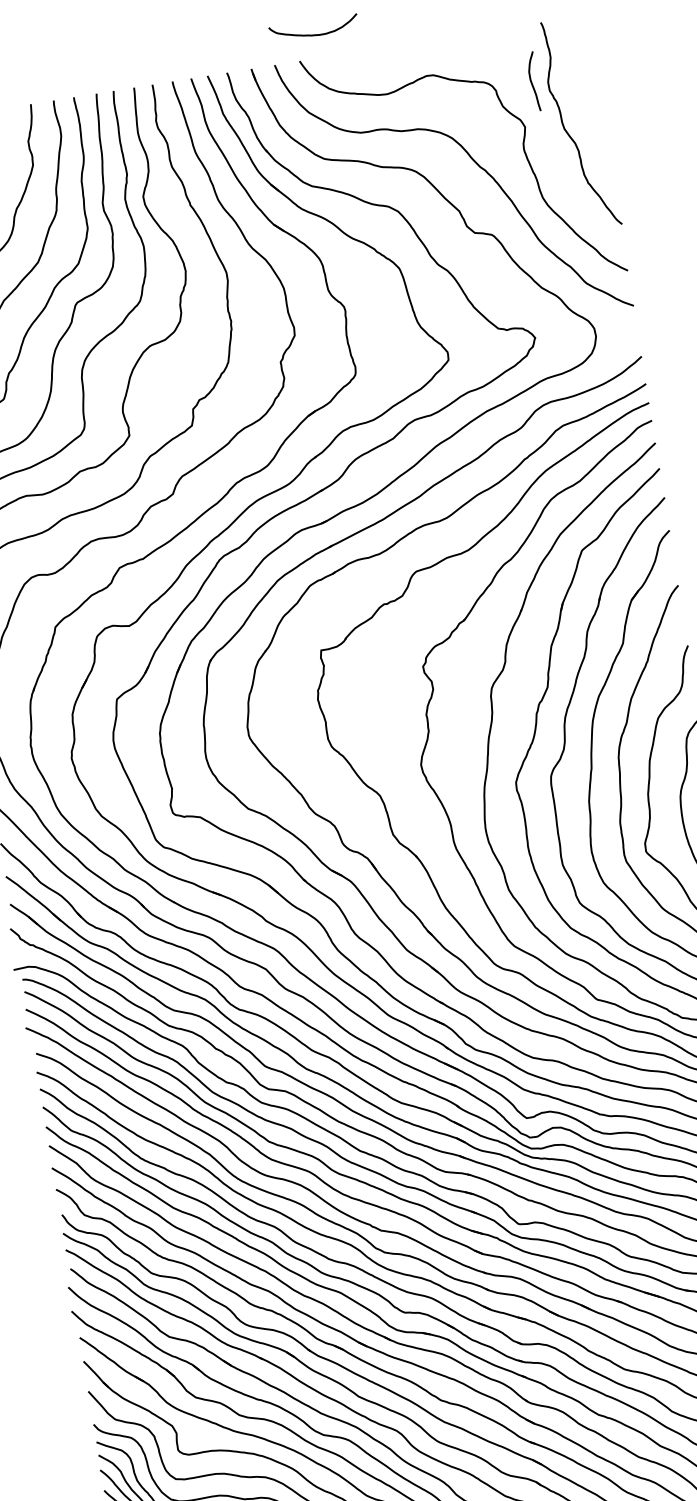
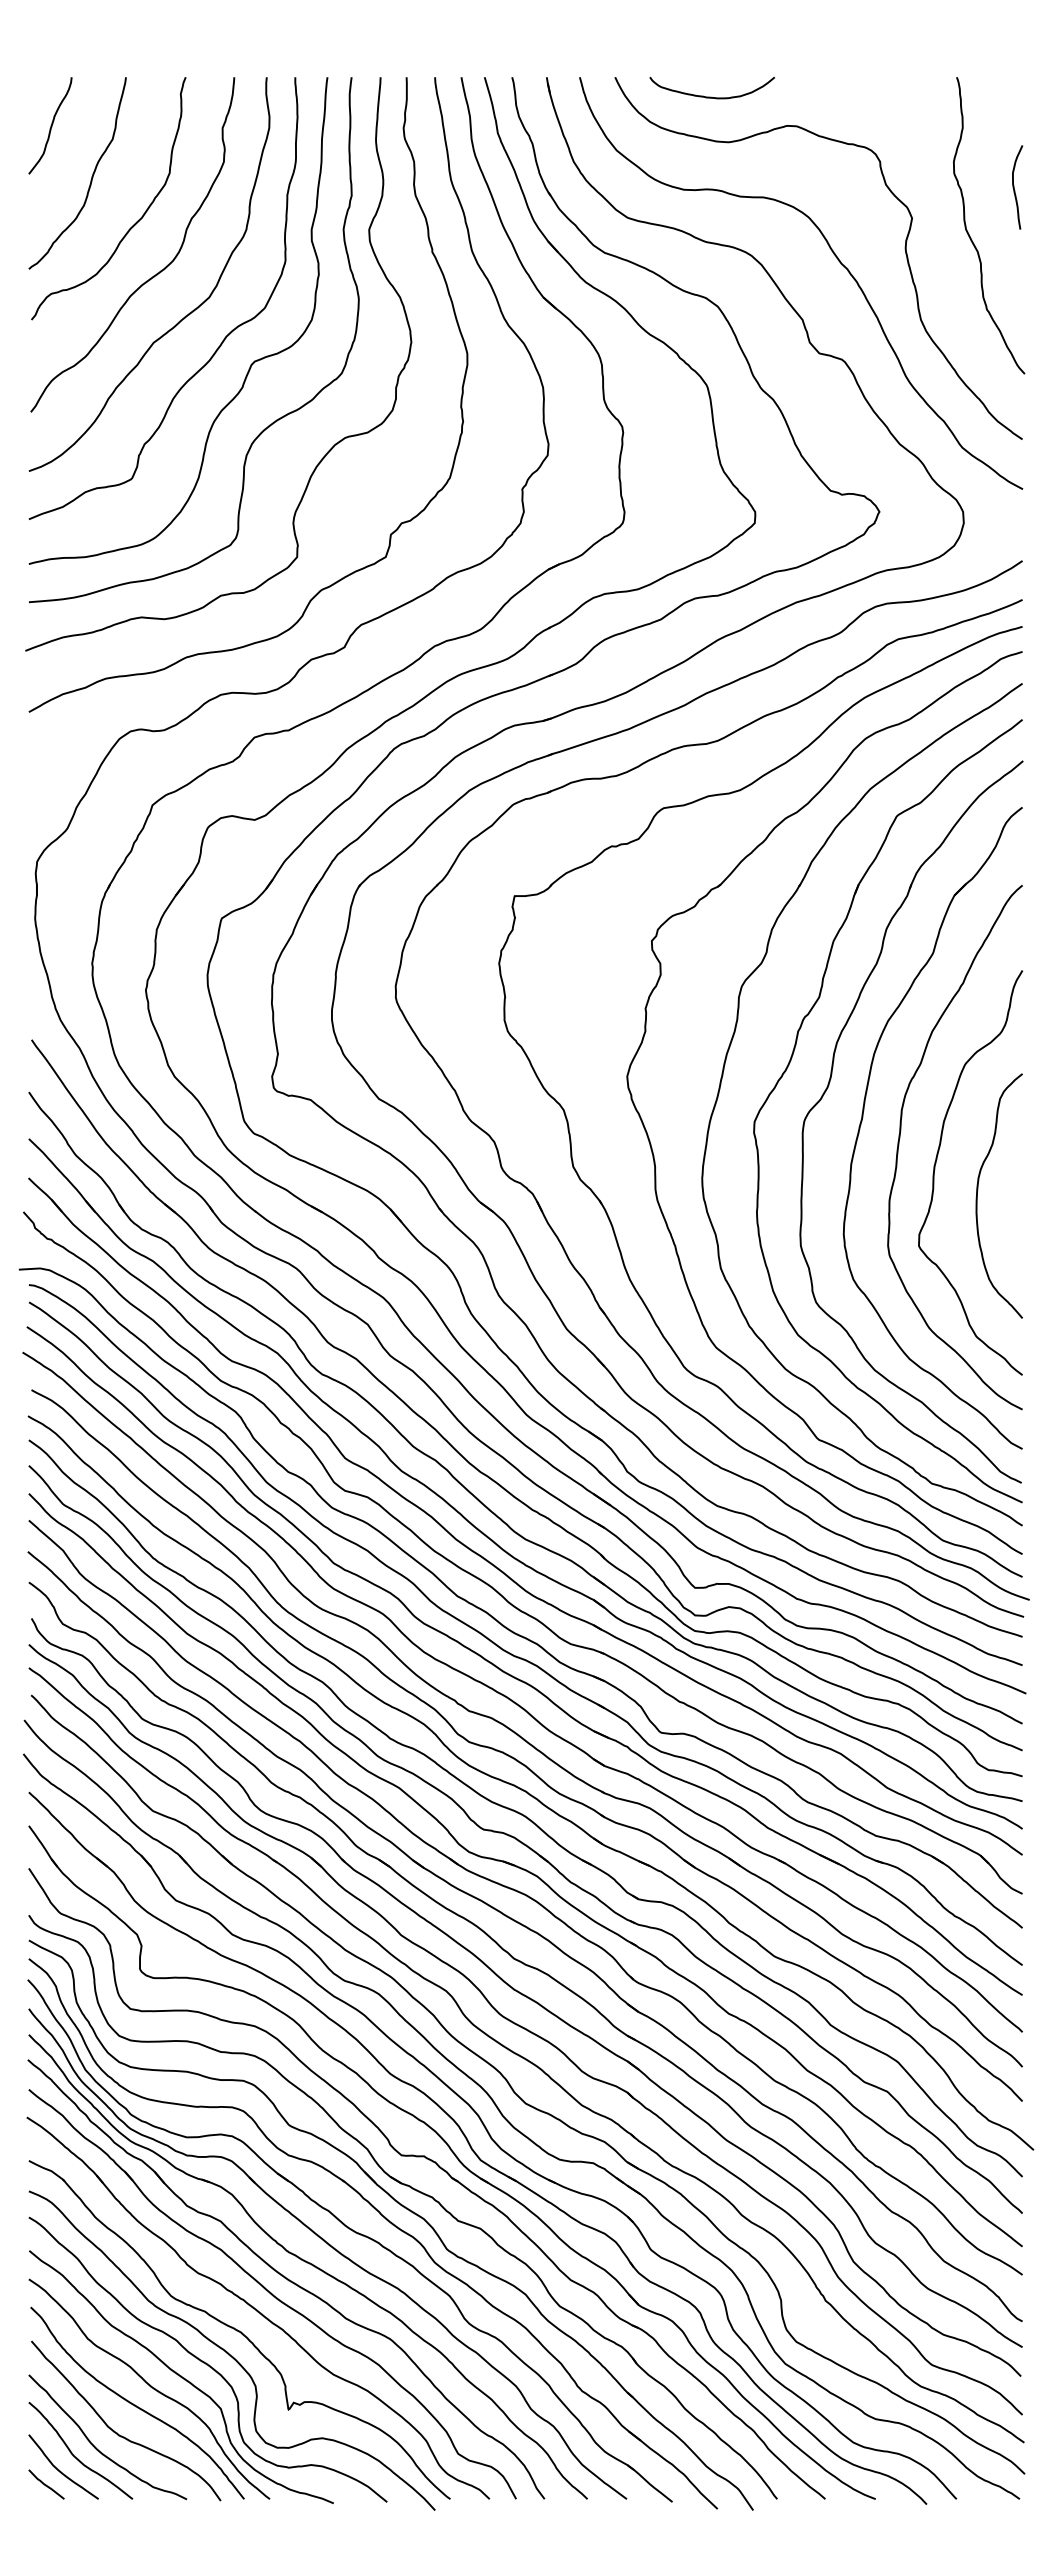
curve: (314, 34) -> (711, 96), moved
curve: (531, 82) -> (1014, 187), moved

